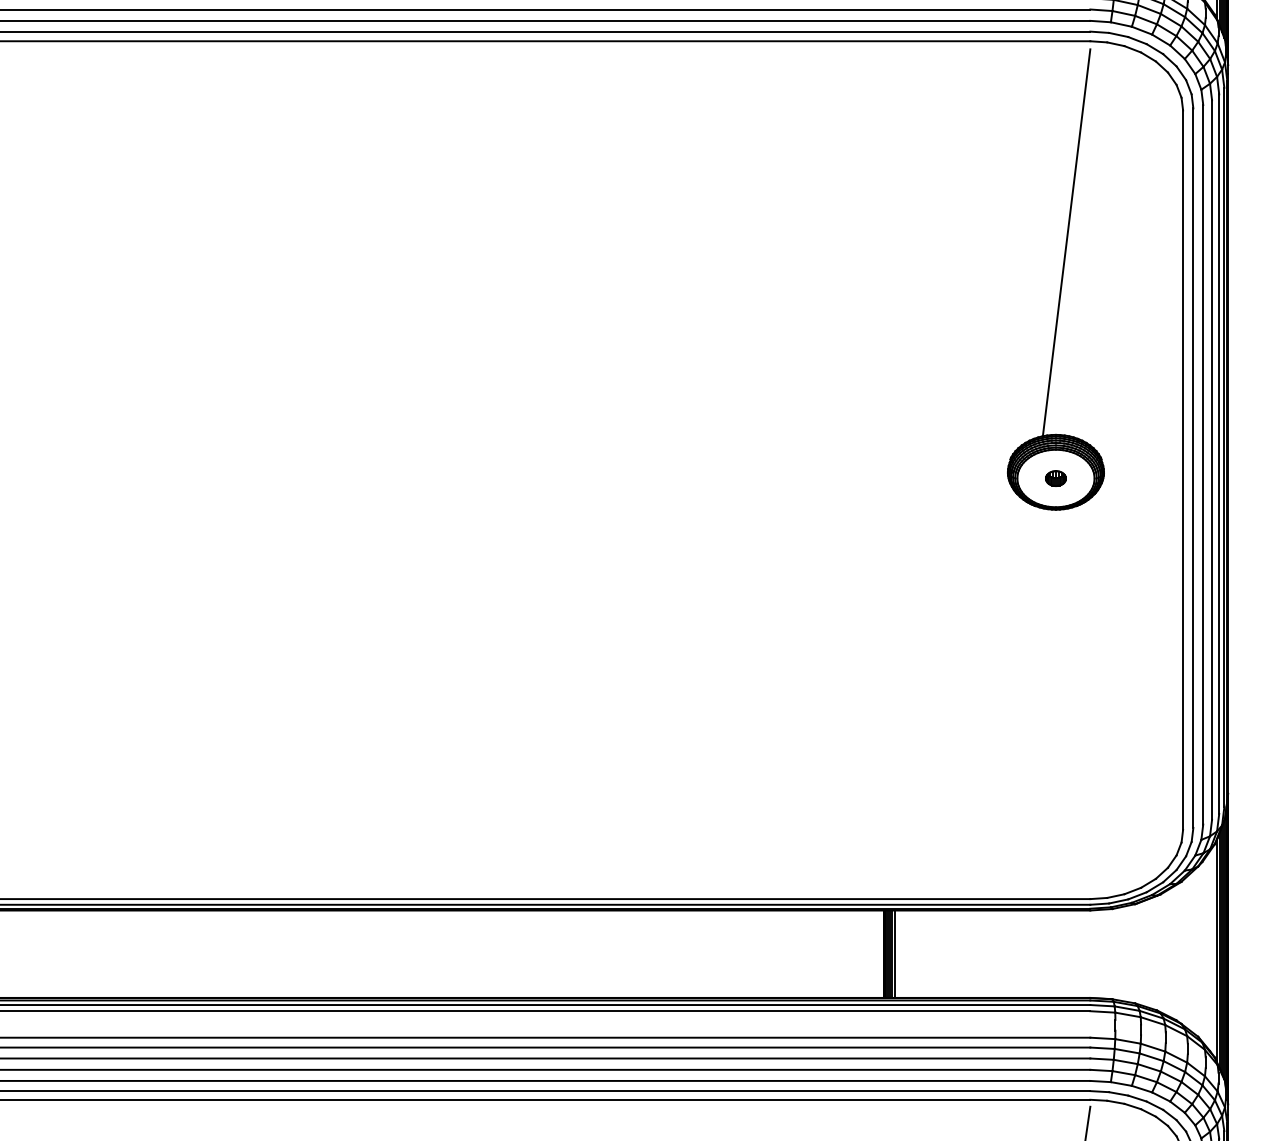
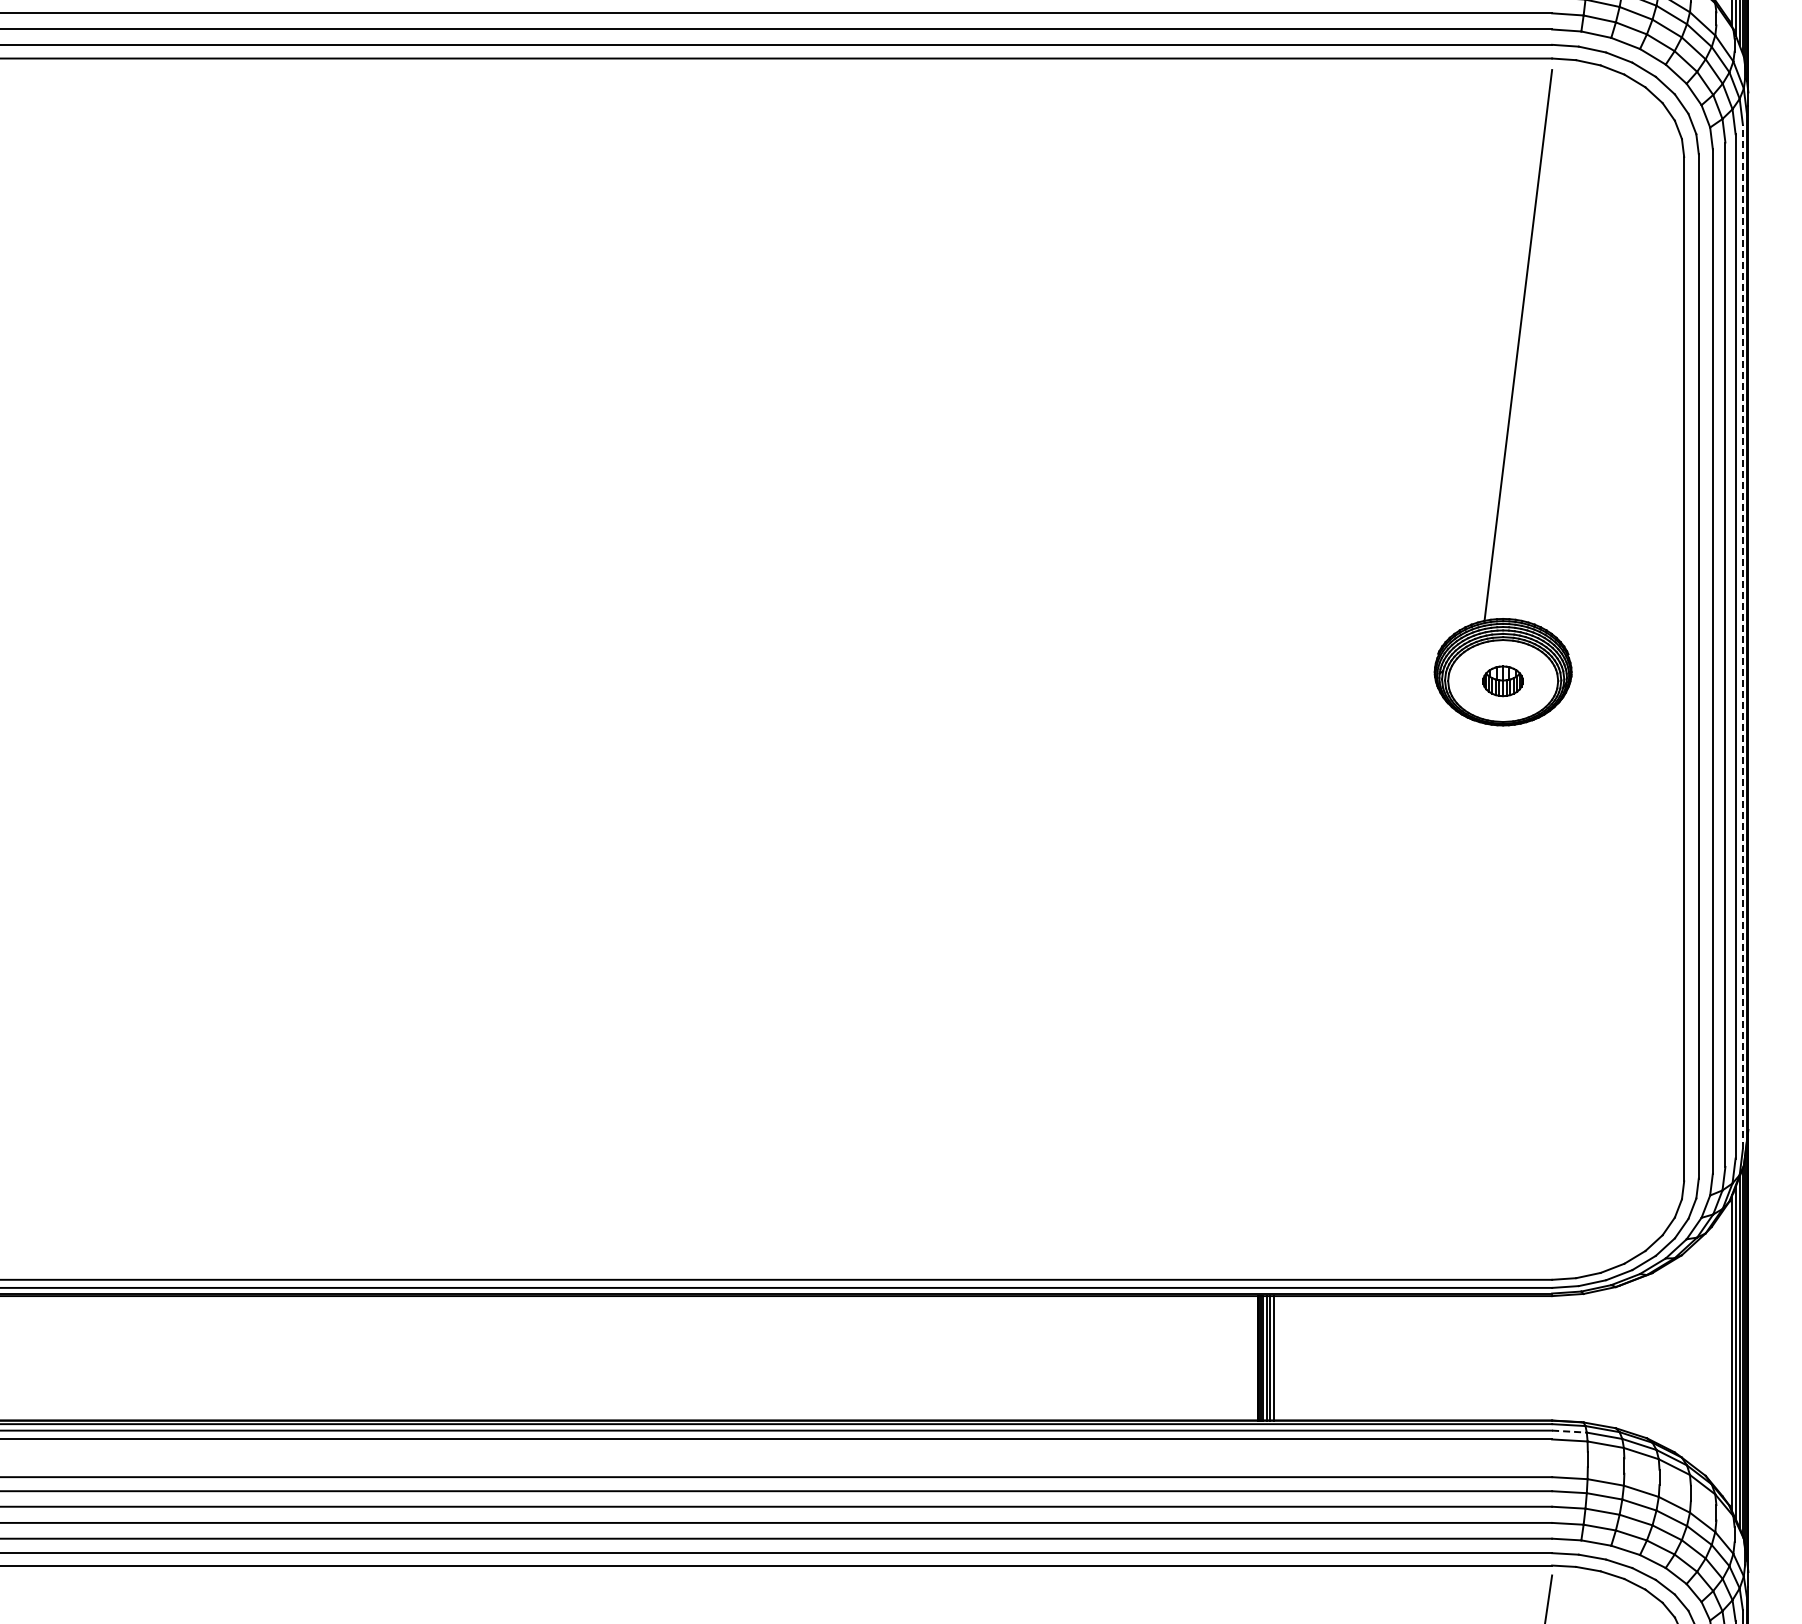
line: (1224, 447) -> (1742, 636), solid -> dashed
part: (1056, 478) -> (1503, 680), size x1.4
line: (1102, 1005) -> (1569, 1431), solid -> dashed

